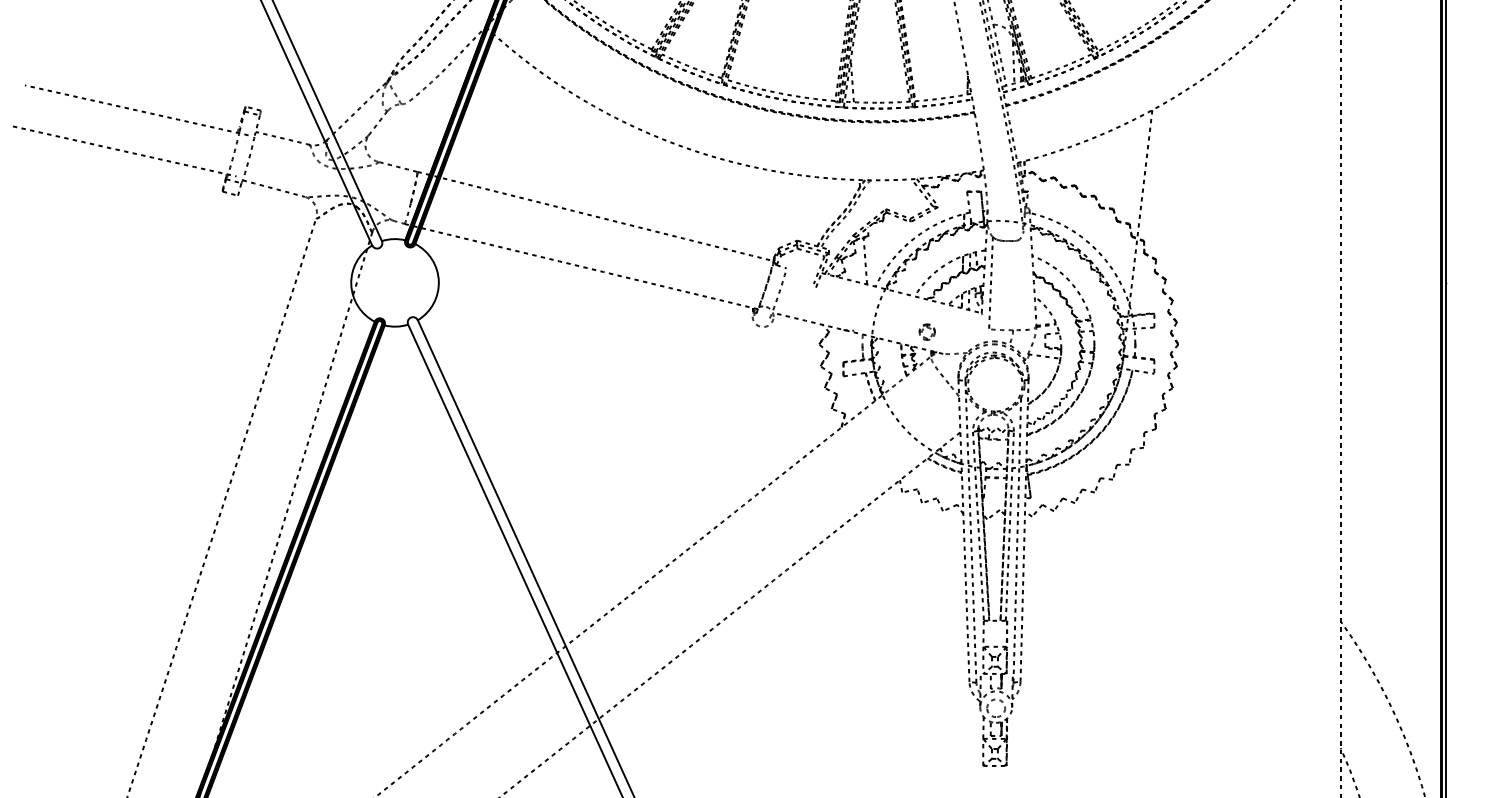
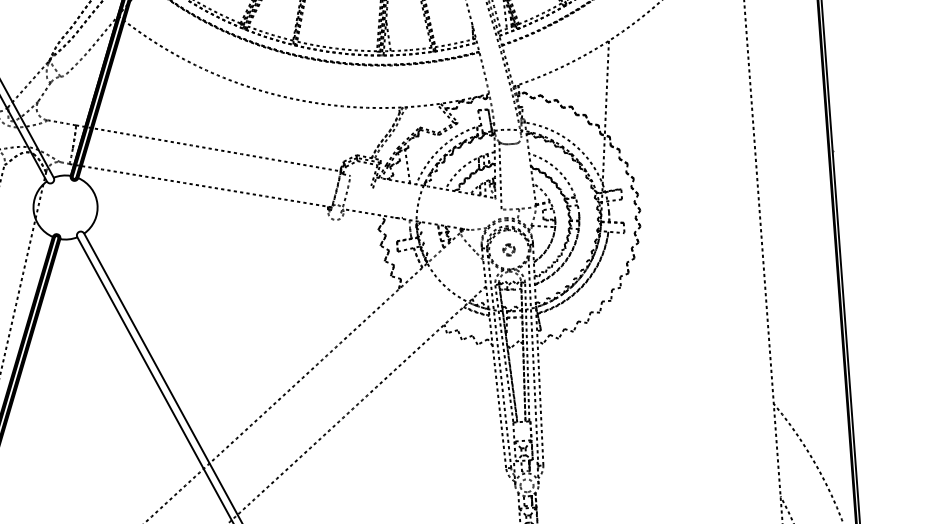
part: (926, 331) -> (508, 249), moved

